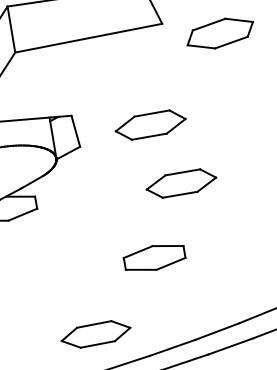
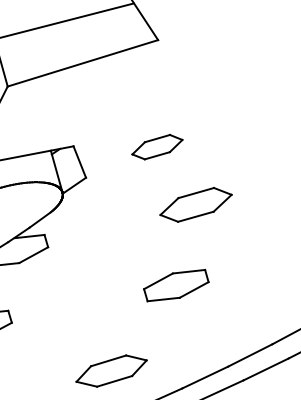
part: (219, 33) -> (219, 43), removed
part: (150, 124) -> (157, 146), size x0.7
part: (95, 333) -> (111, 370), moved

